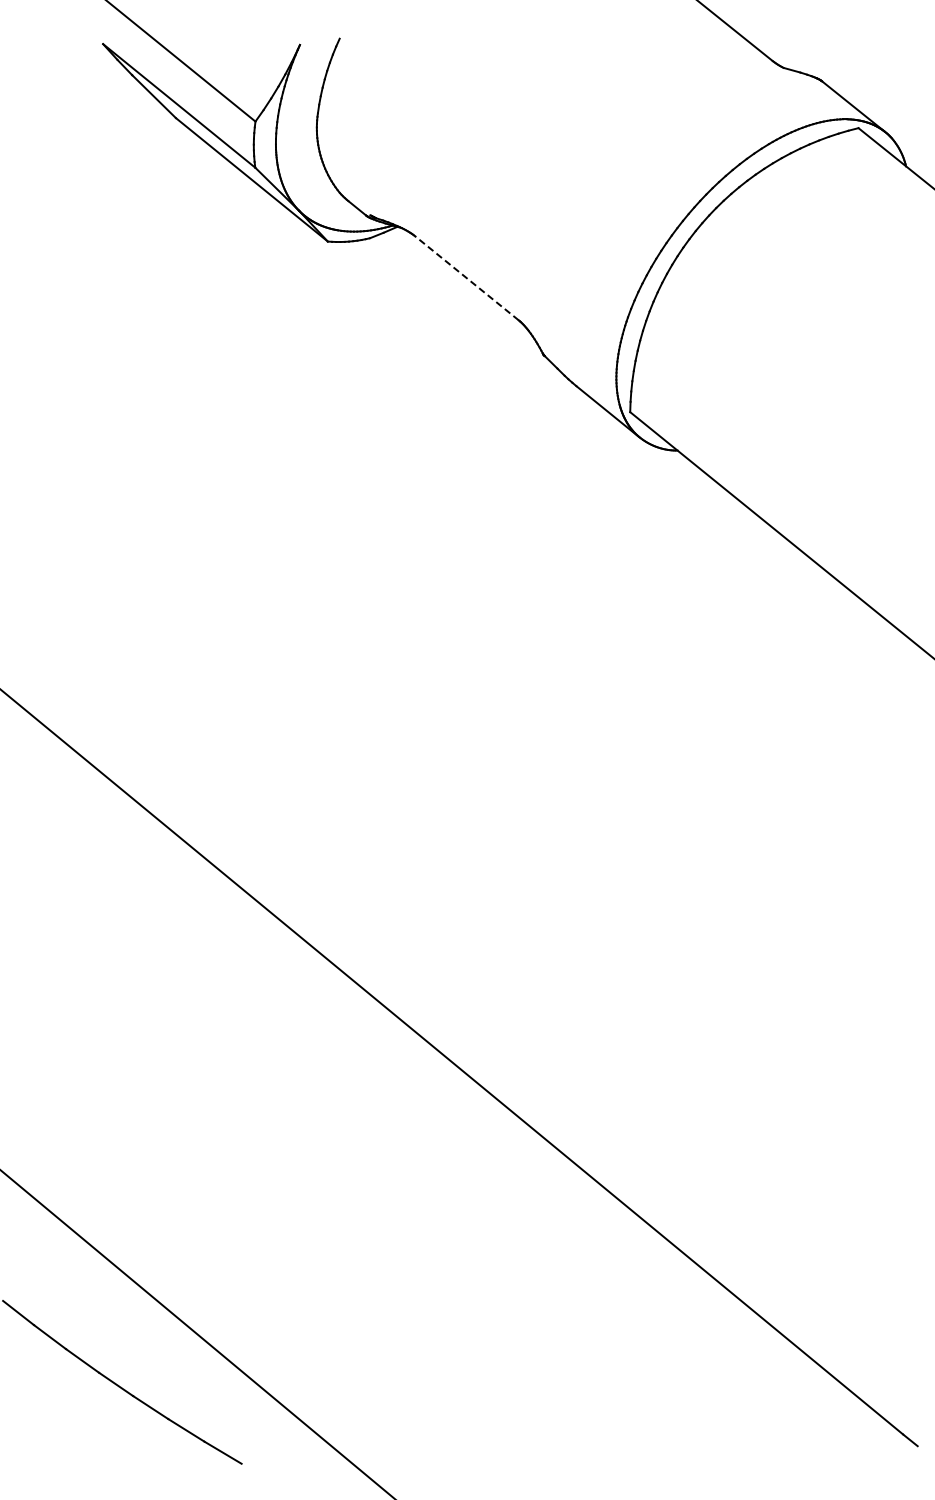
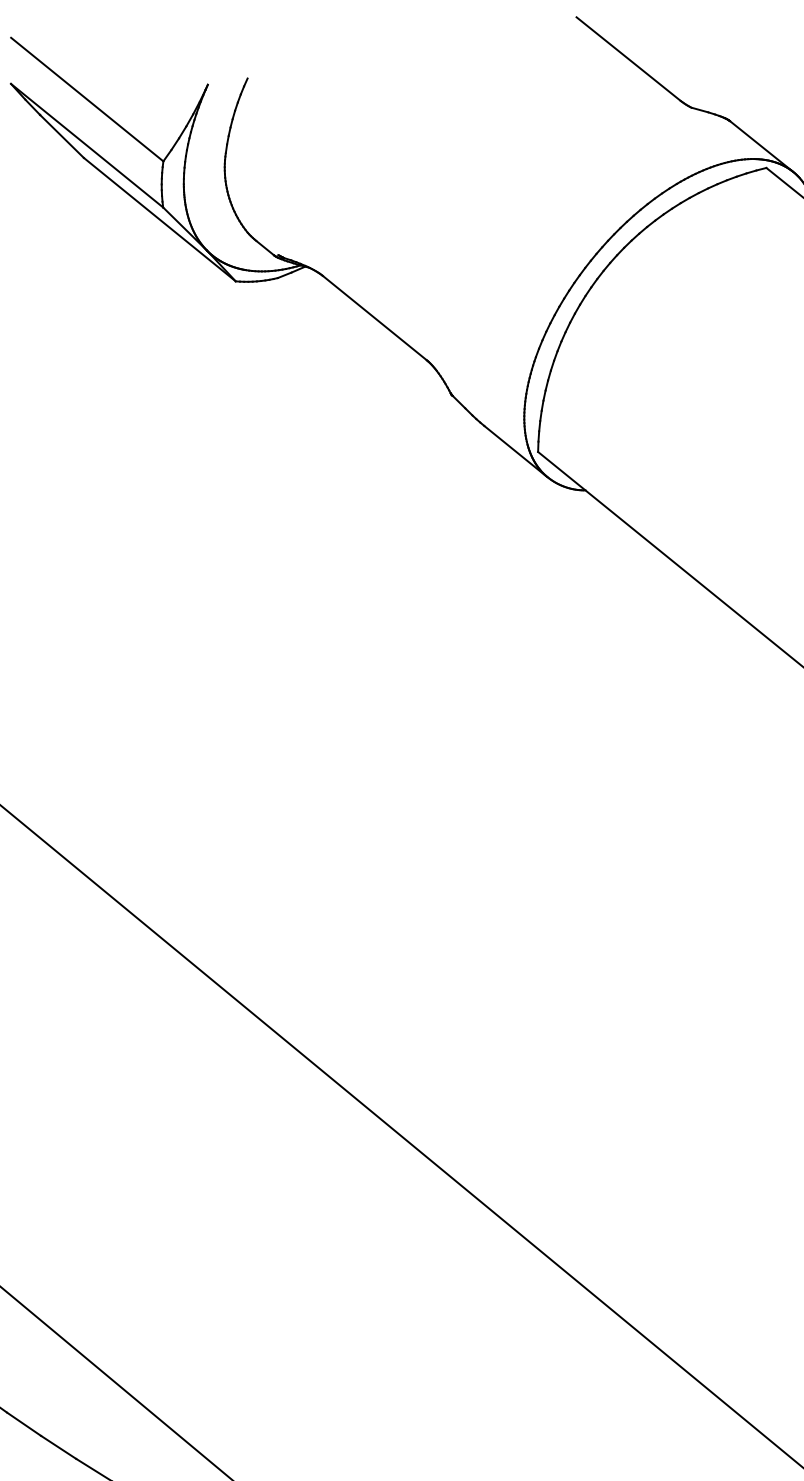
line: (466, 278) -> (374, 318), dashed -> solid

